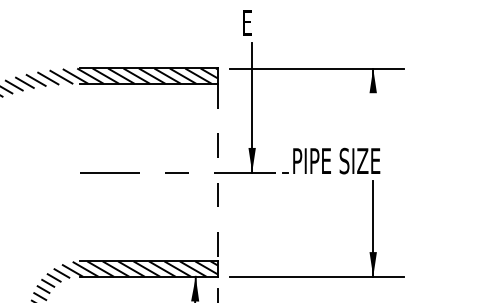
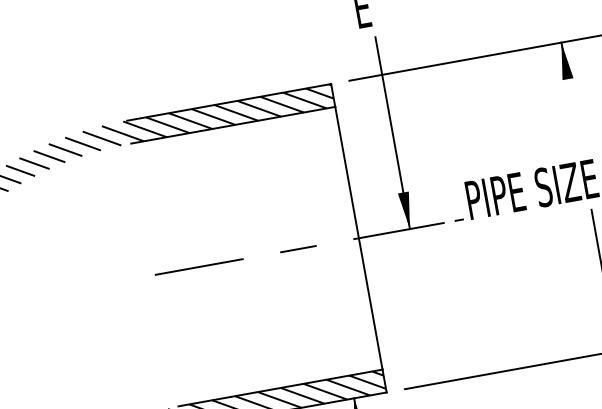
line: (217, 172) -> (358, 238), dashed -> solid

